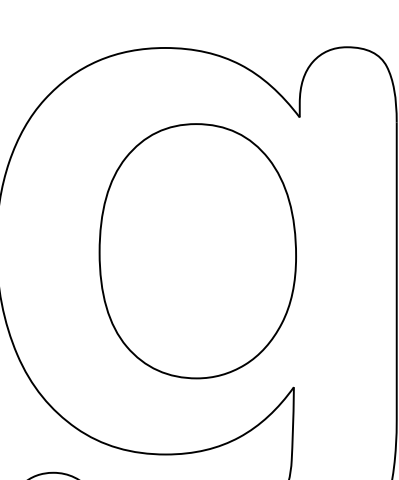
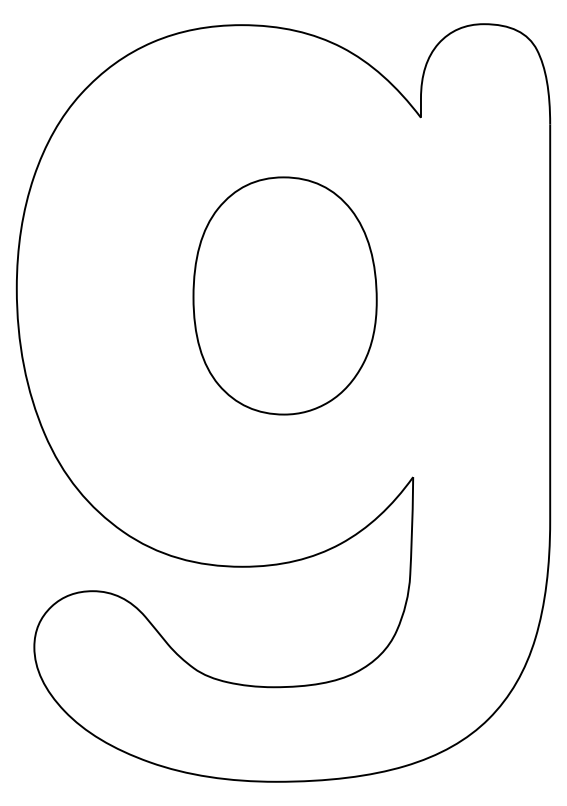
part: (197, 250) -> (284, 295), size x0.7

